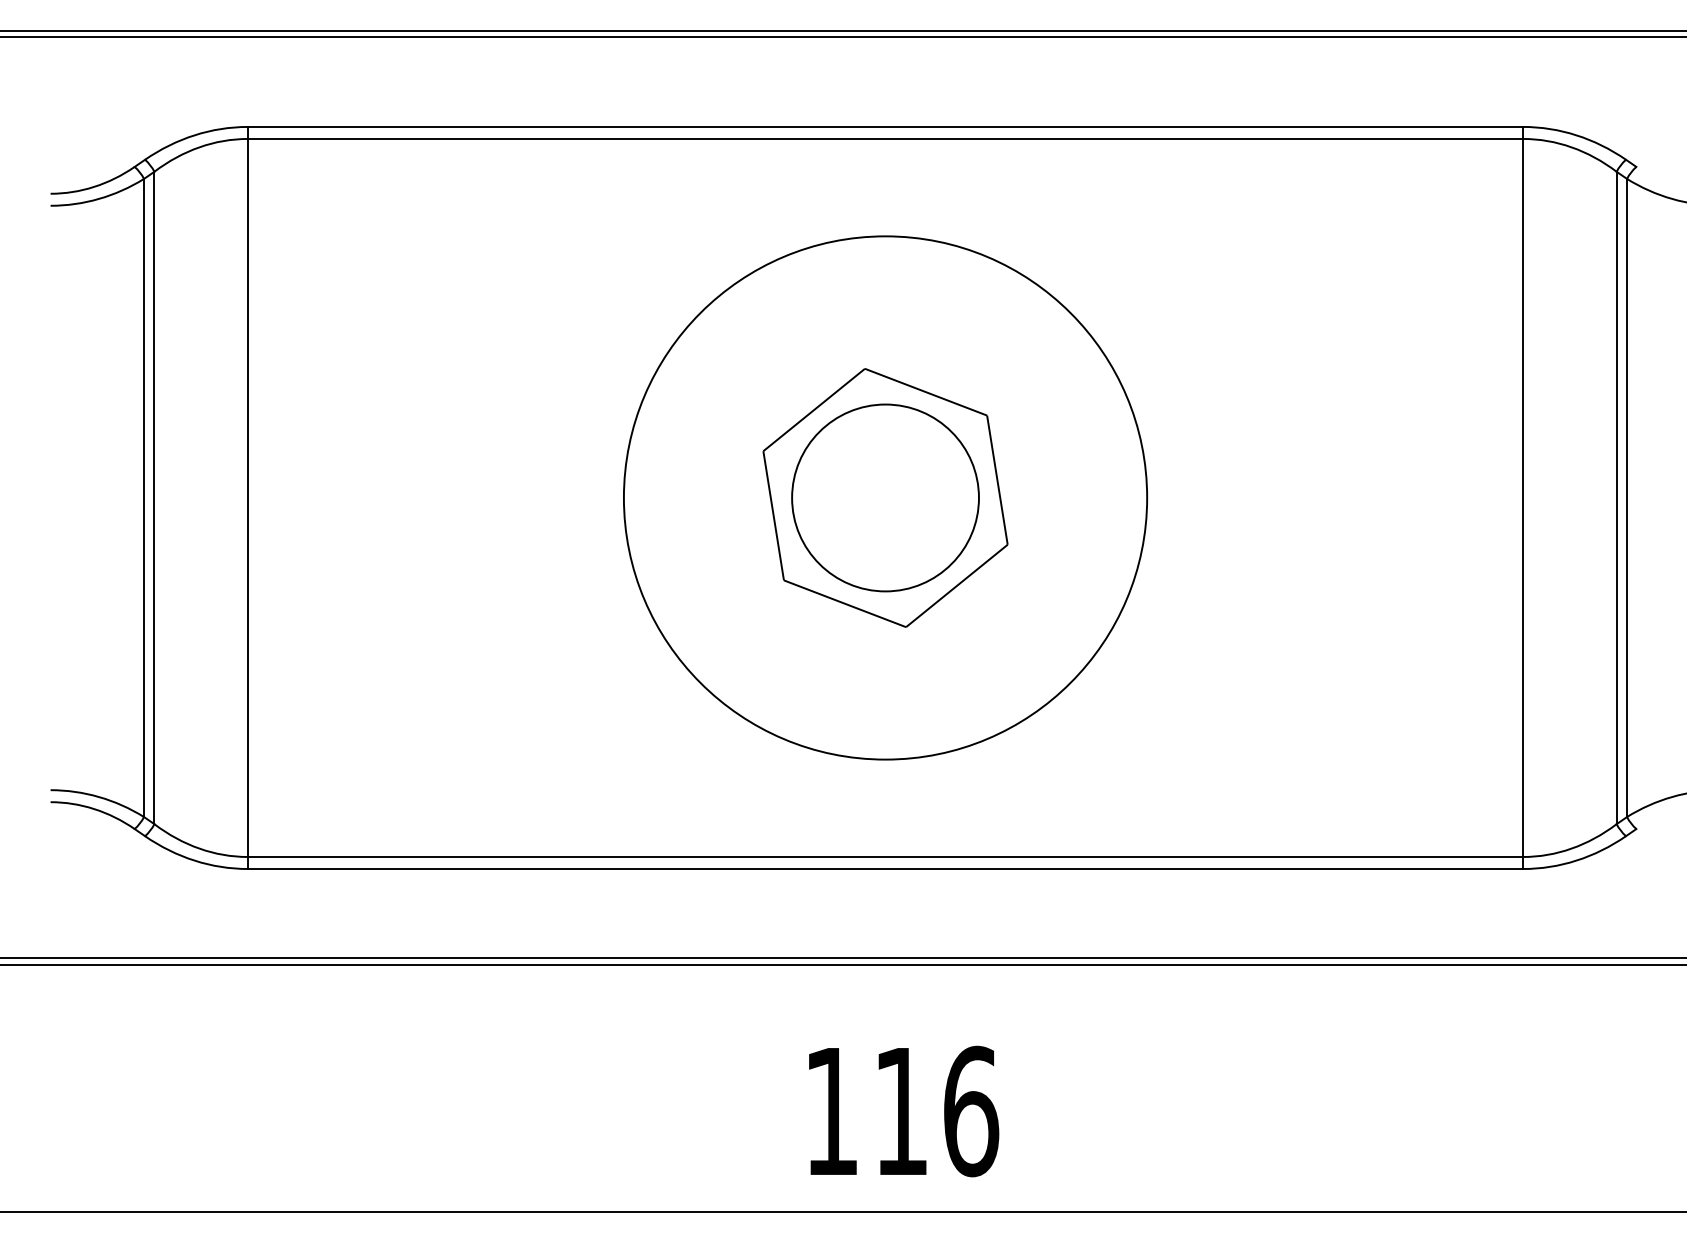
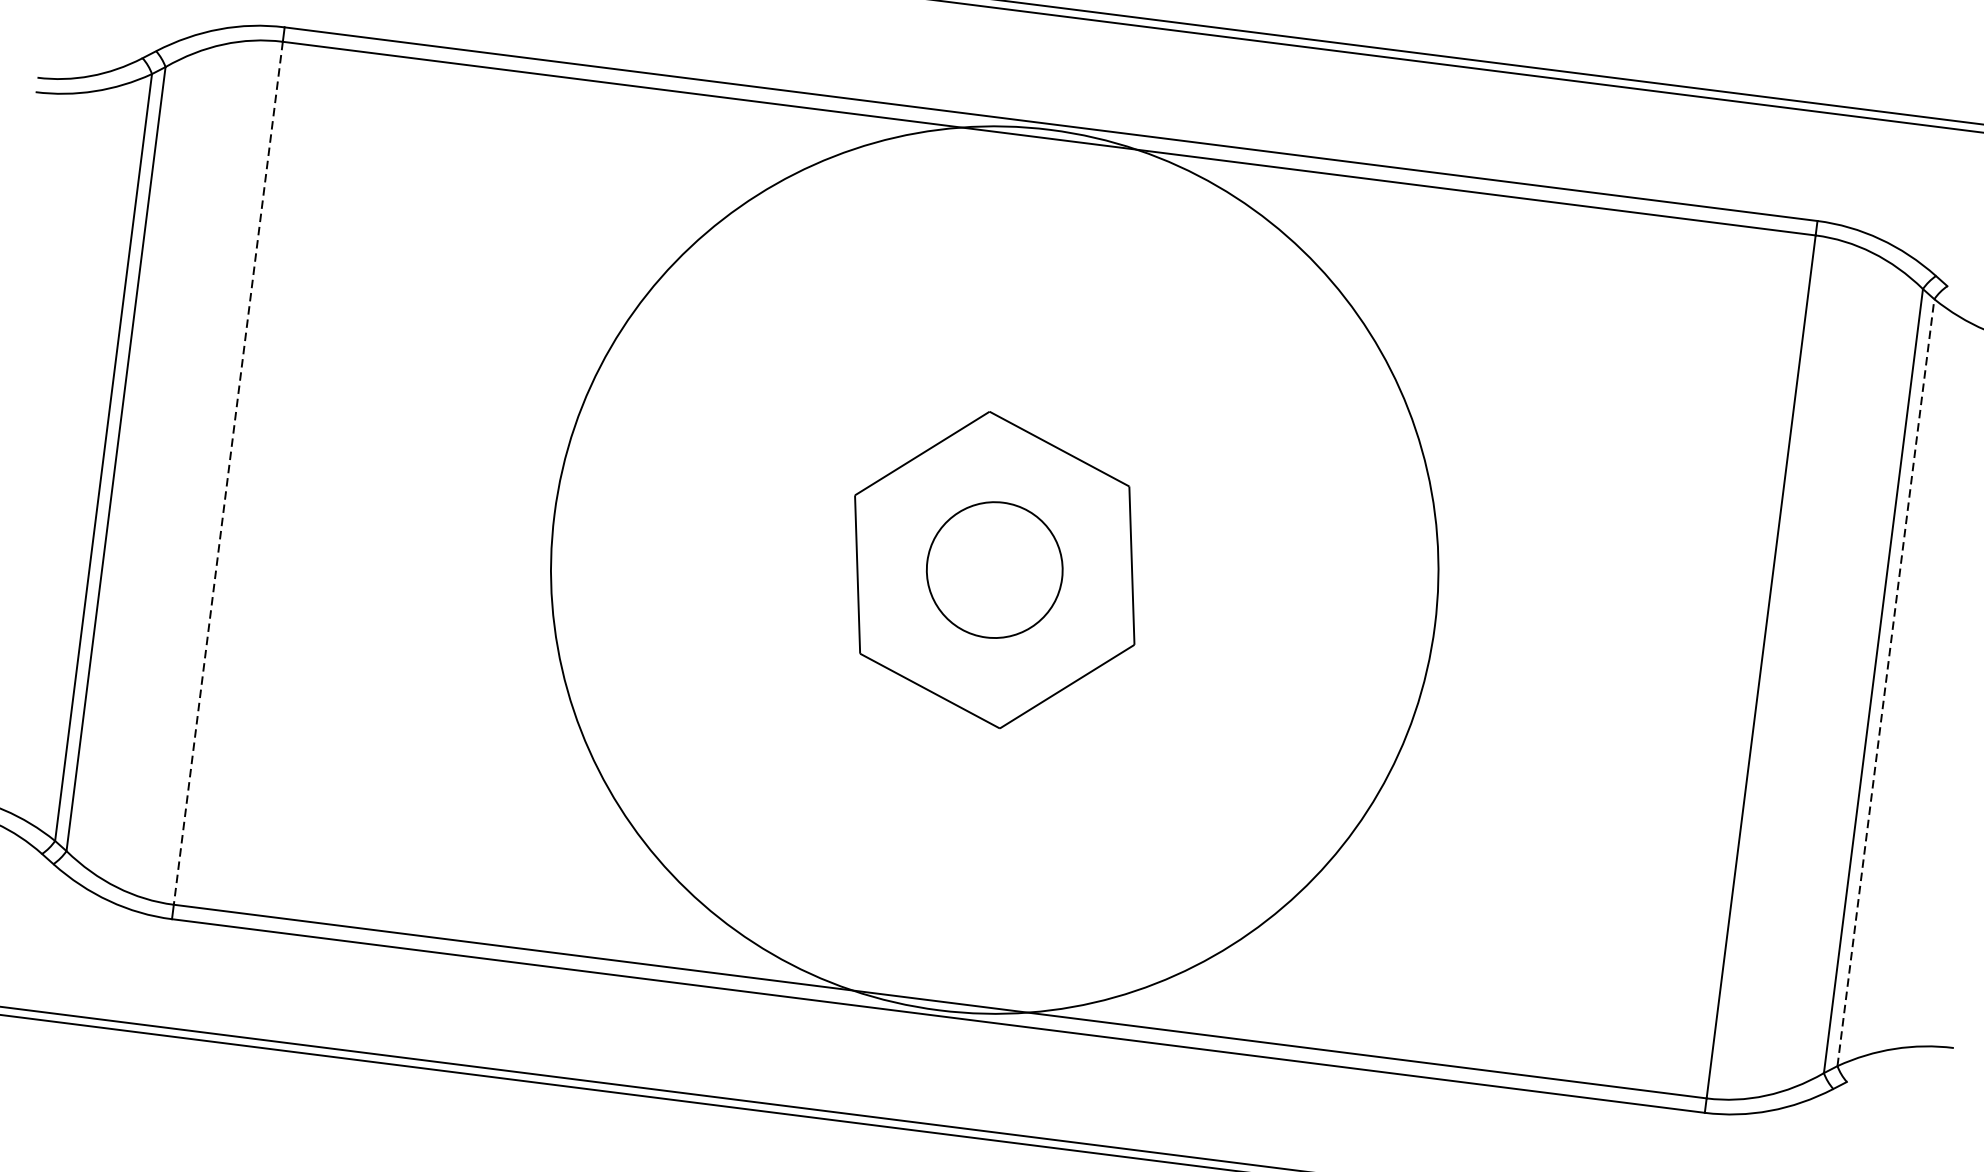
circle: (885, 497) -> (994, 569), size x0.6
circle: (885, 497) -> (994, 569), size x1.4
line: (1627, 497) -> (1886, 682), solid -> dashed
line: (247, 498) -> (227, 473), solid -> dashed

